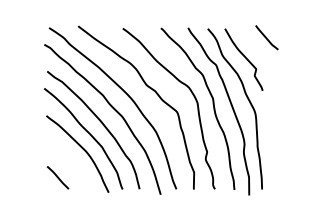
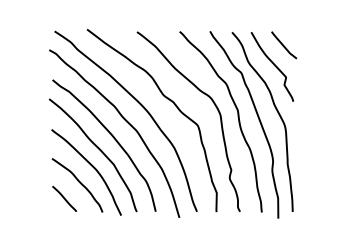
curve: (267, 37) -> (284, 45), moved
curve: (71, 164) -> (79, 183), added

